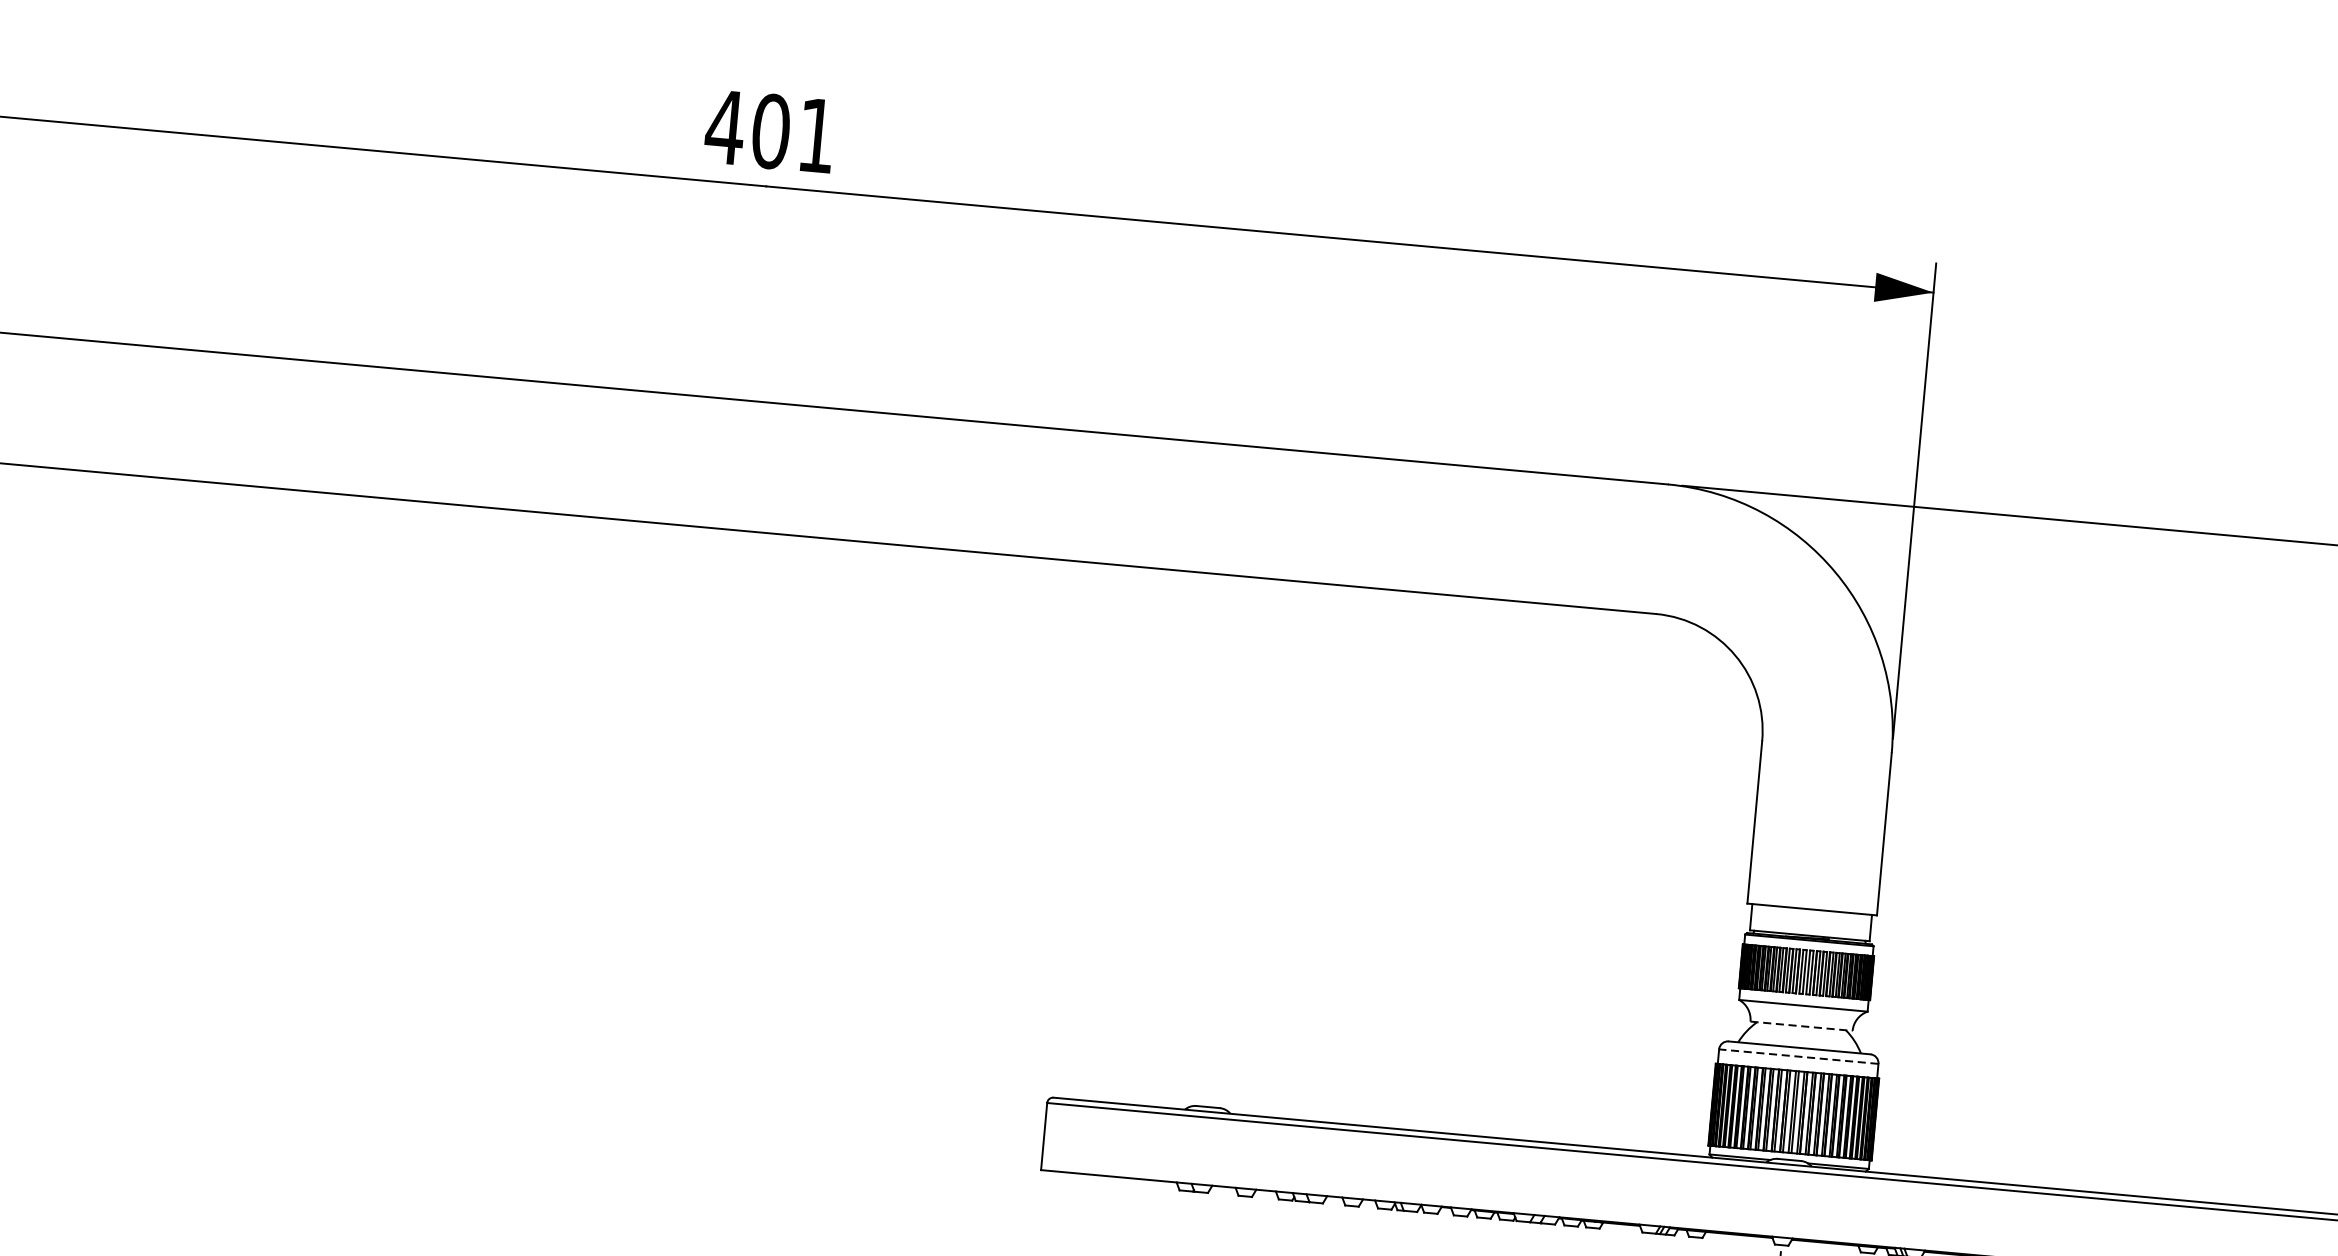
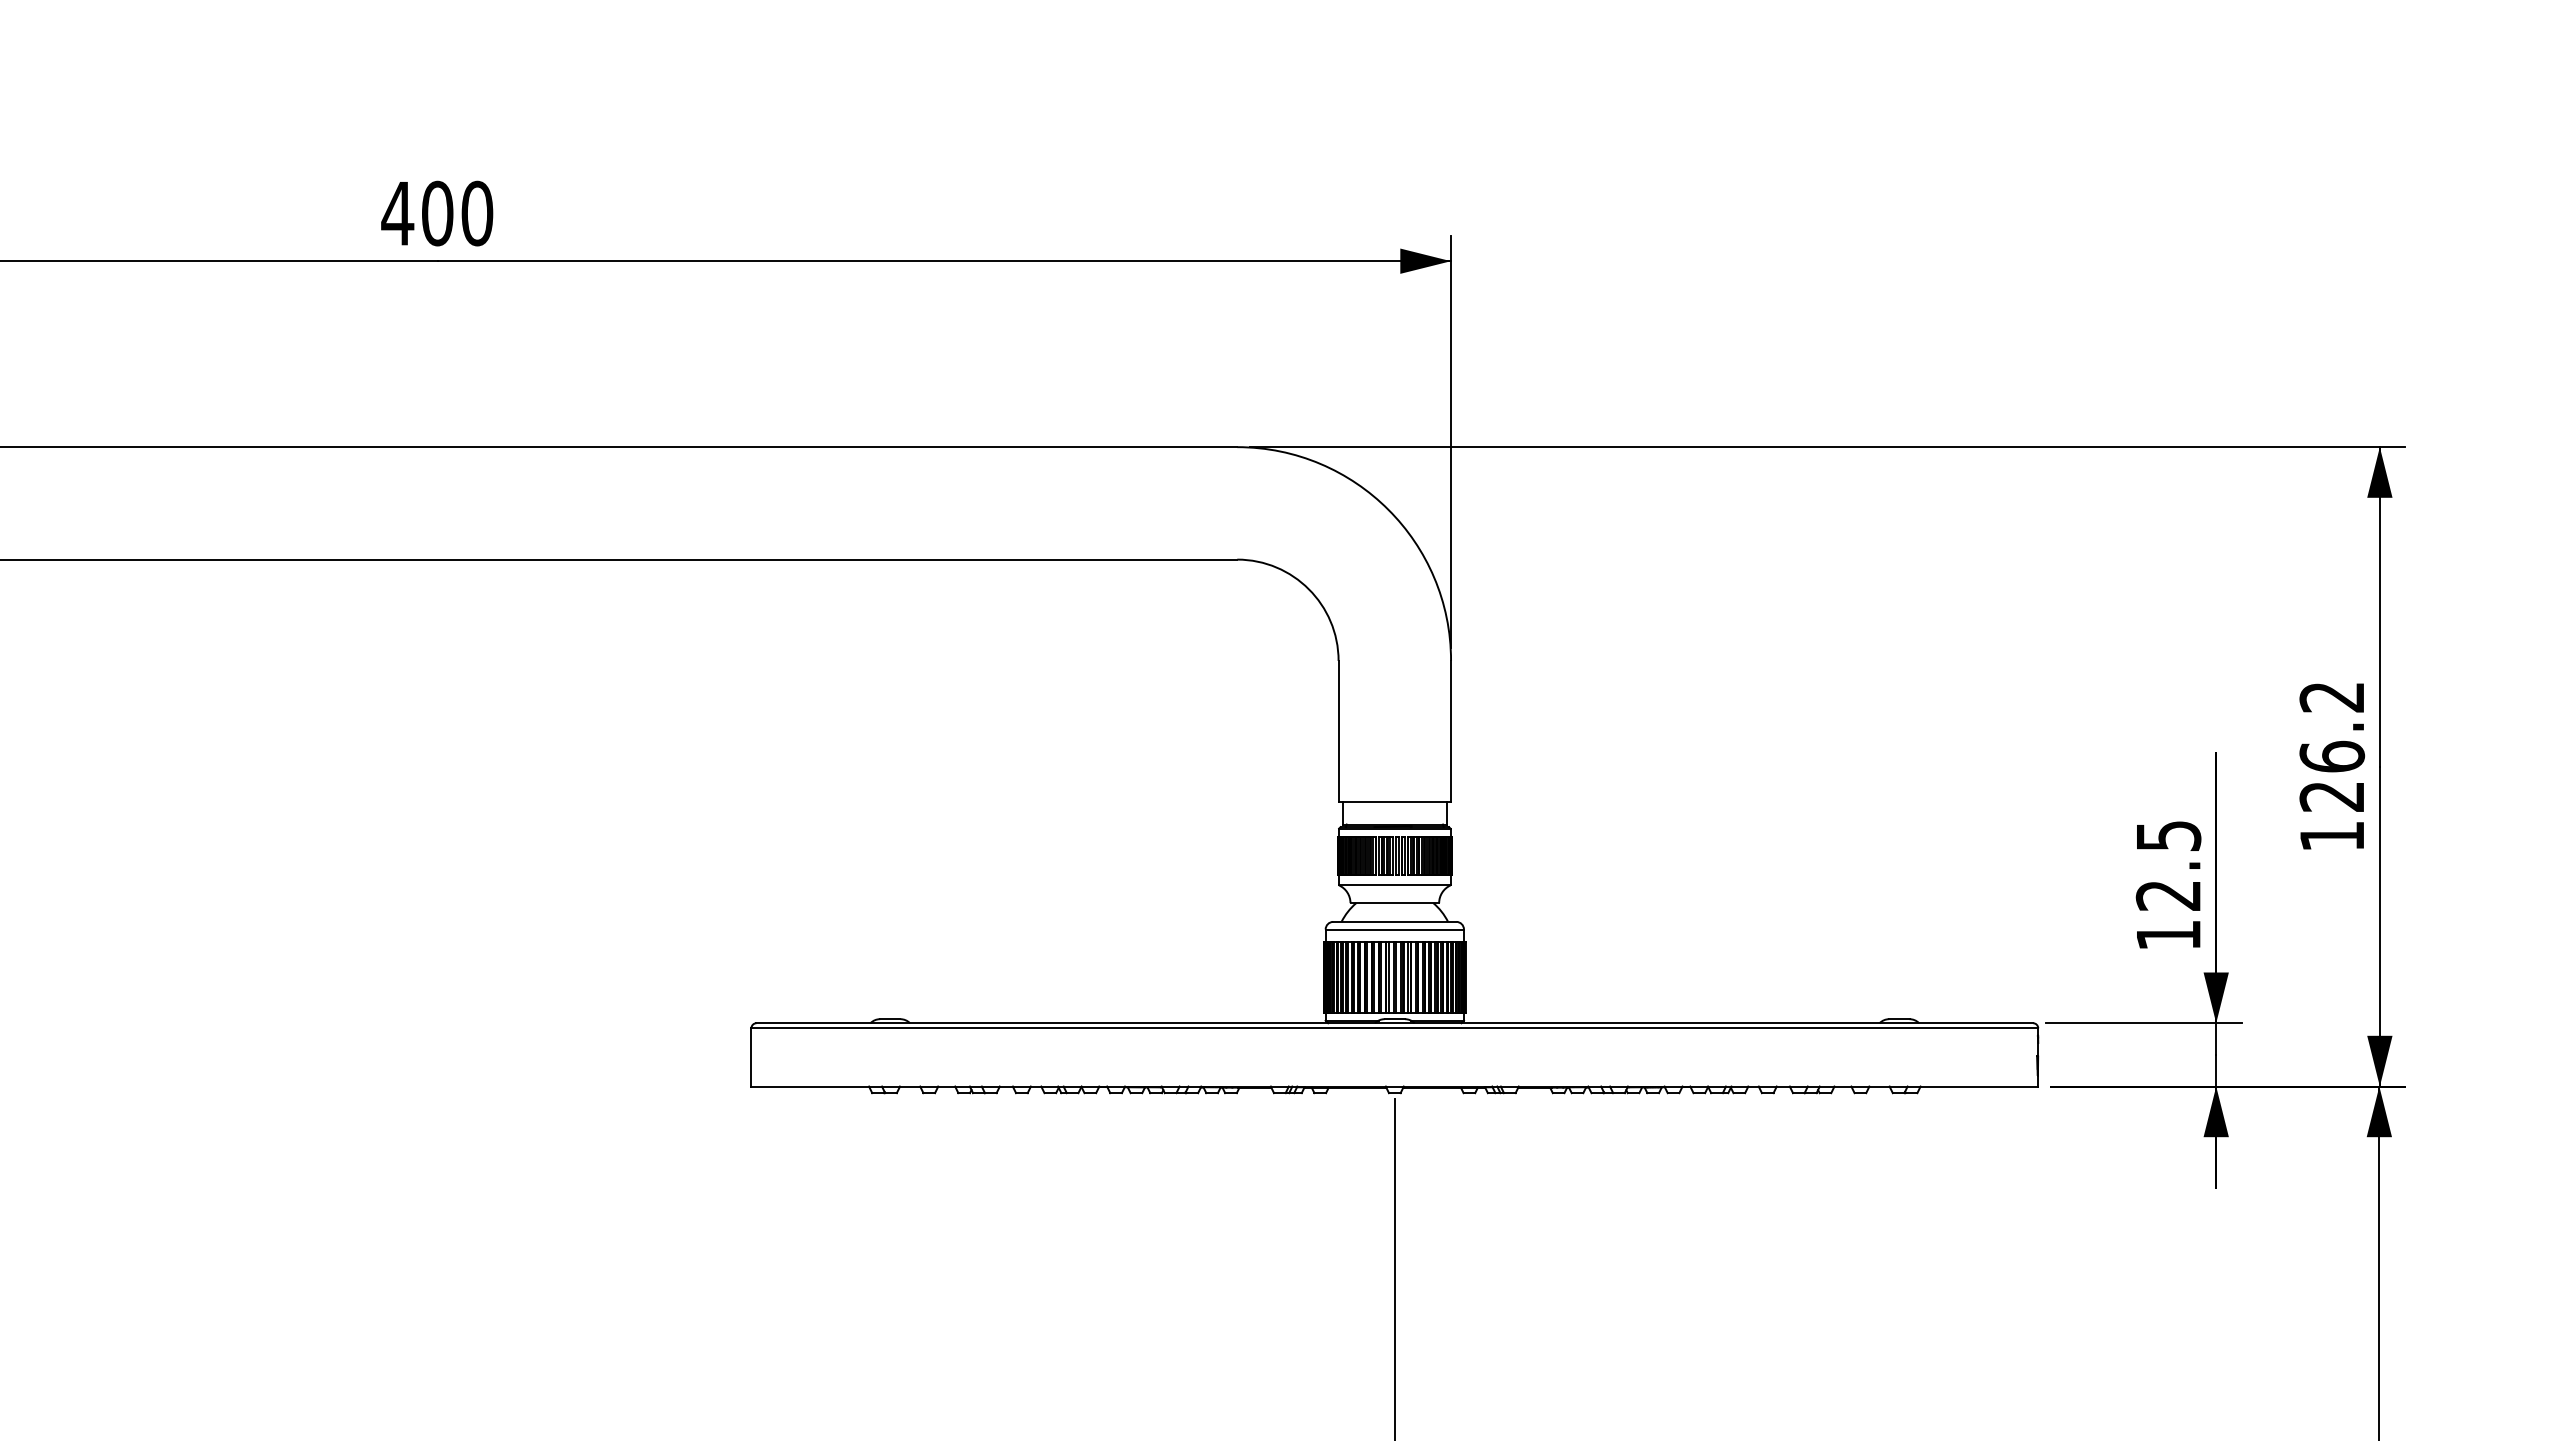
text: (817, 135) -> (477, 213), 401 -> 400
line: (1802, 1026) -> (1395, 903), dashed -> solid
line: (1798, 1056) -> (1394, 929), dashed -> solid

